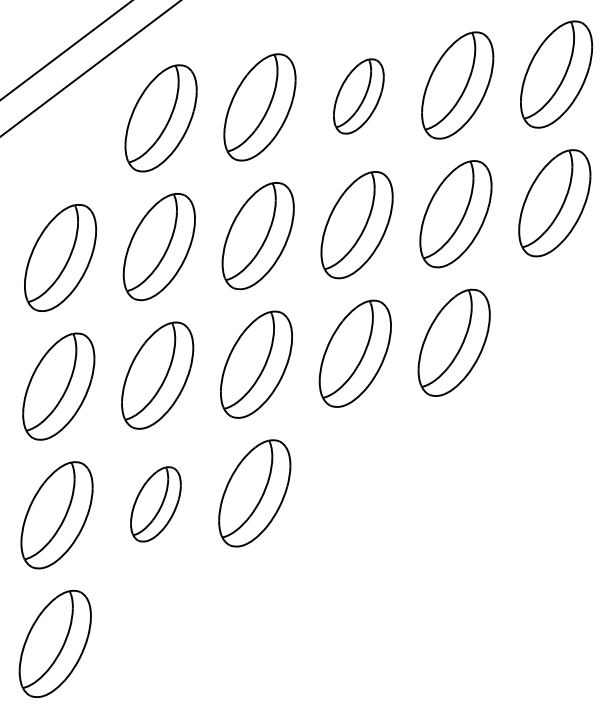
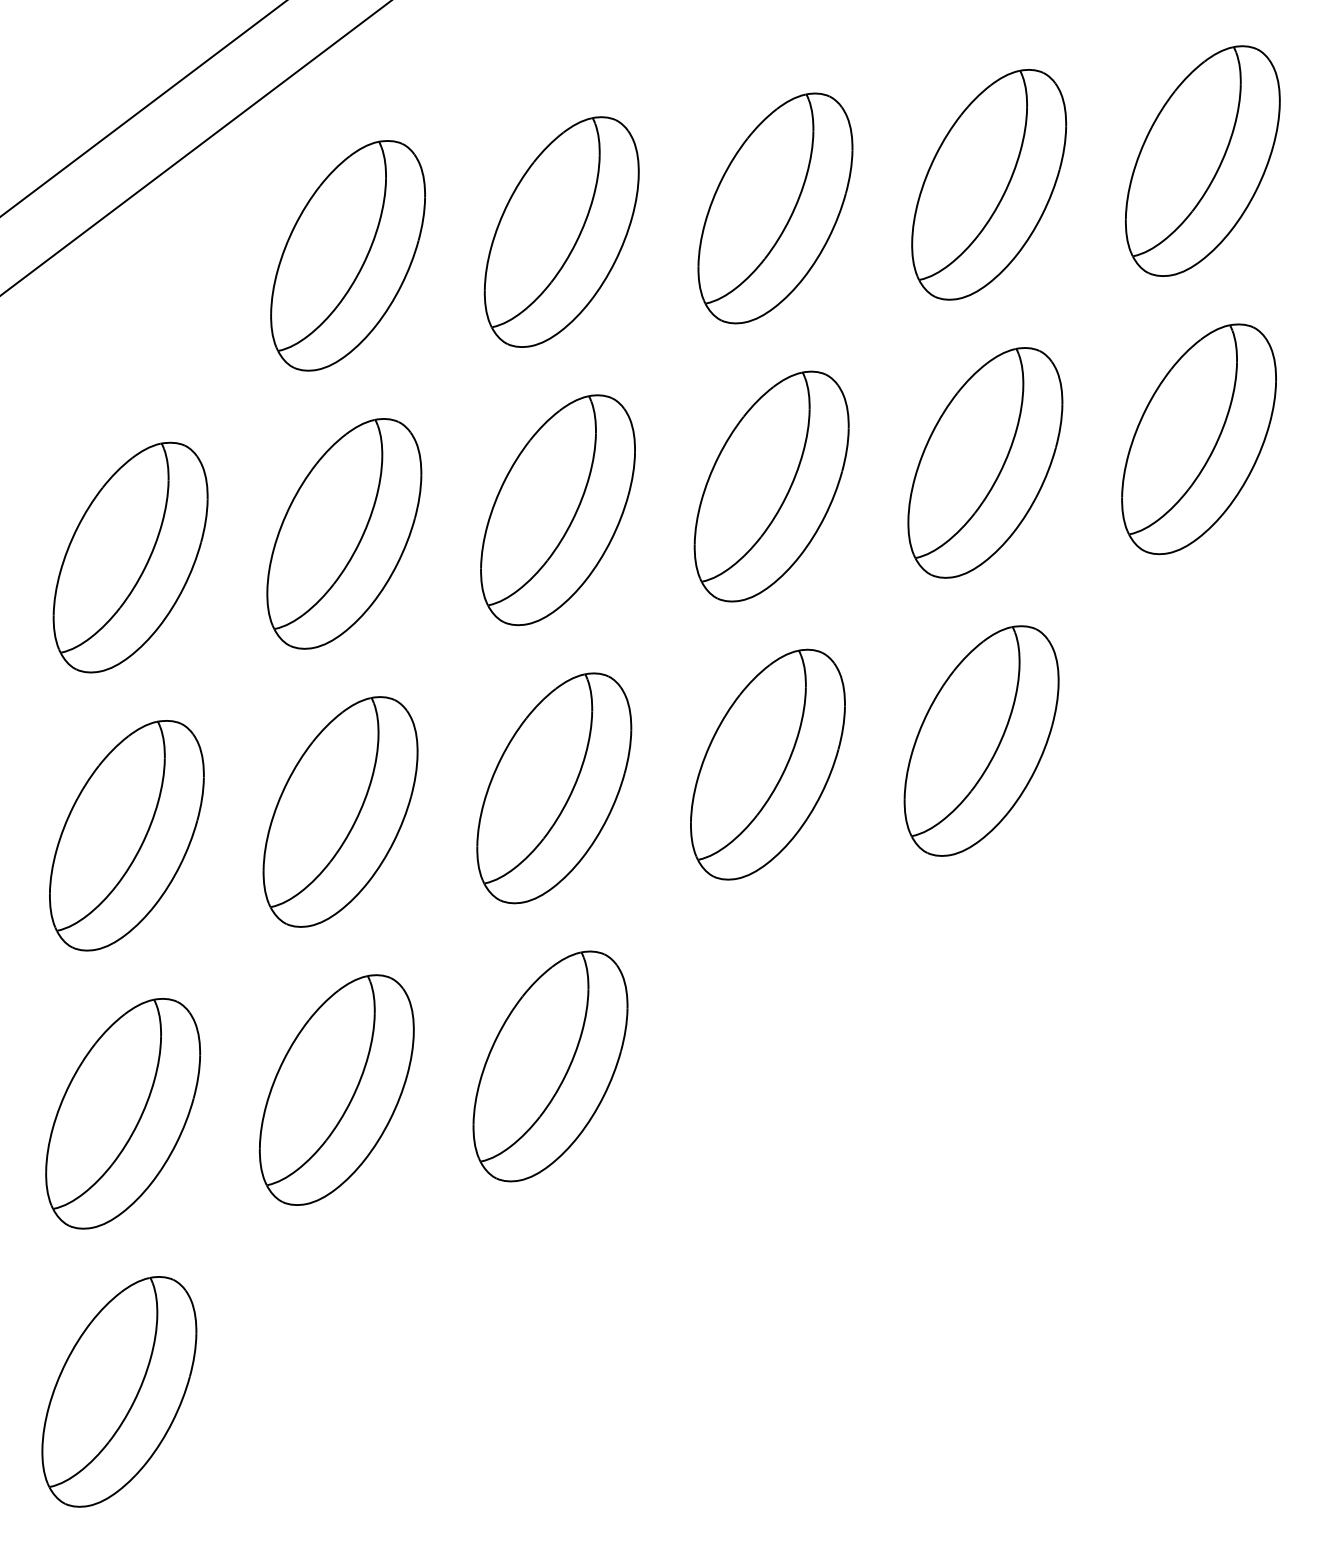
part: (358, 96) -> (774, 208), size x1.43
part: (155, 504) -> (335, 1090), size x1.43

